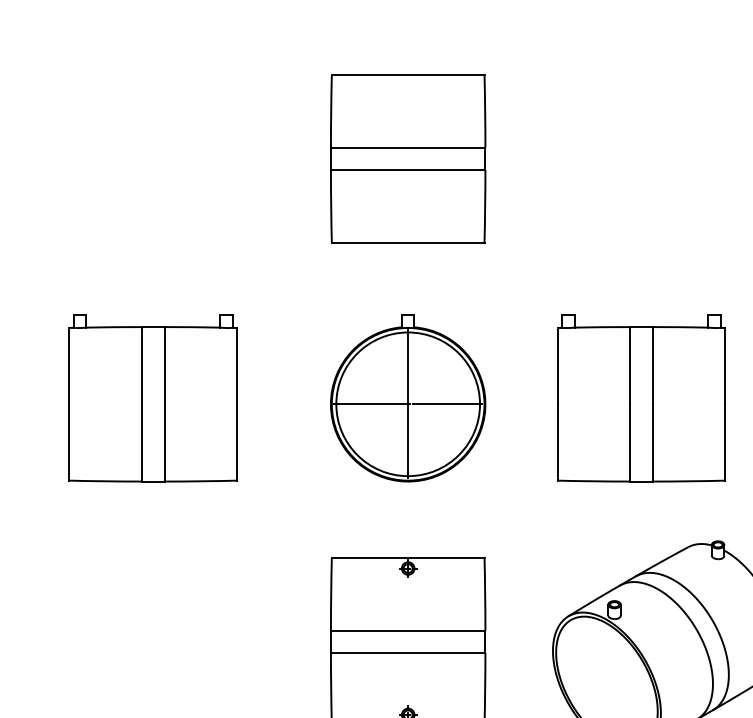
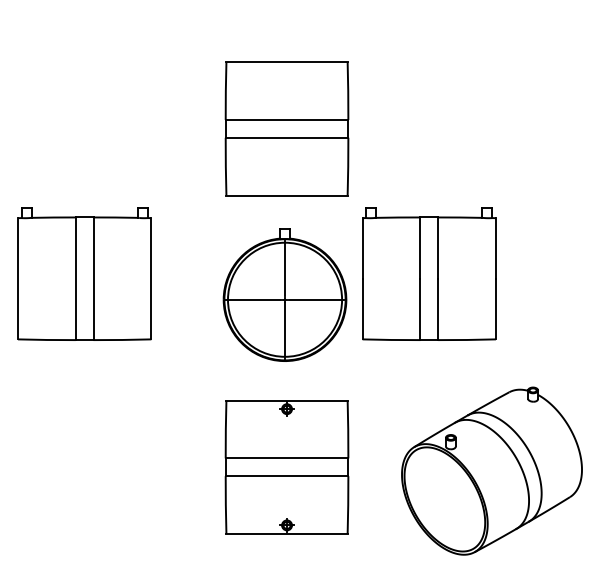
part: (407, 158) -> (286, 128), moved
part: (407, 397) -> (284, 294), moved
part: (641, 397) -> (429, 273), moved

